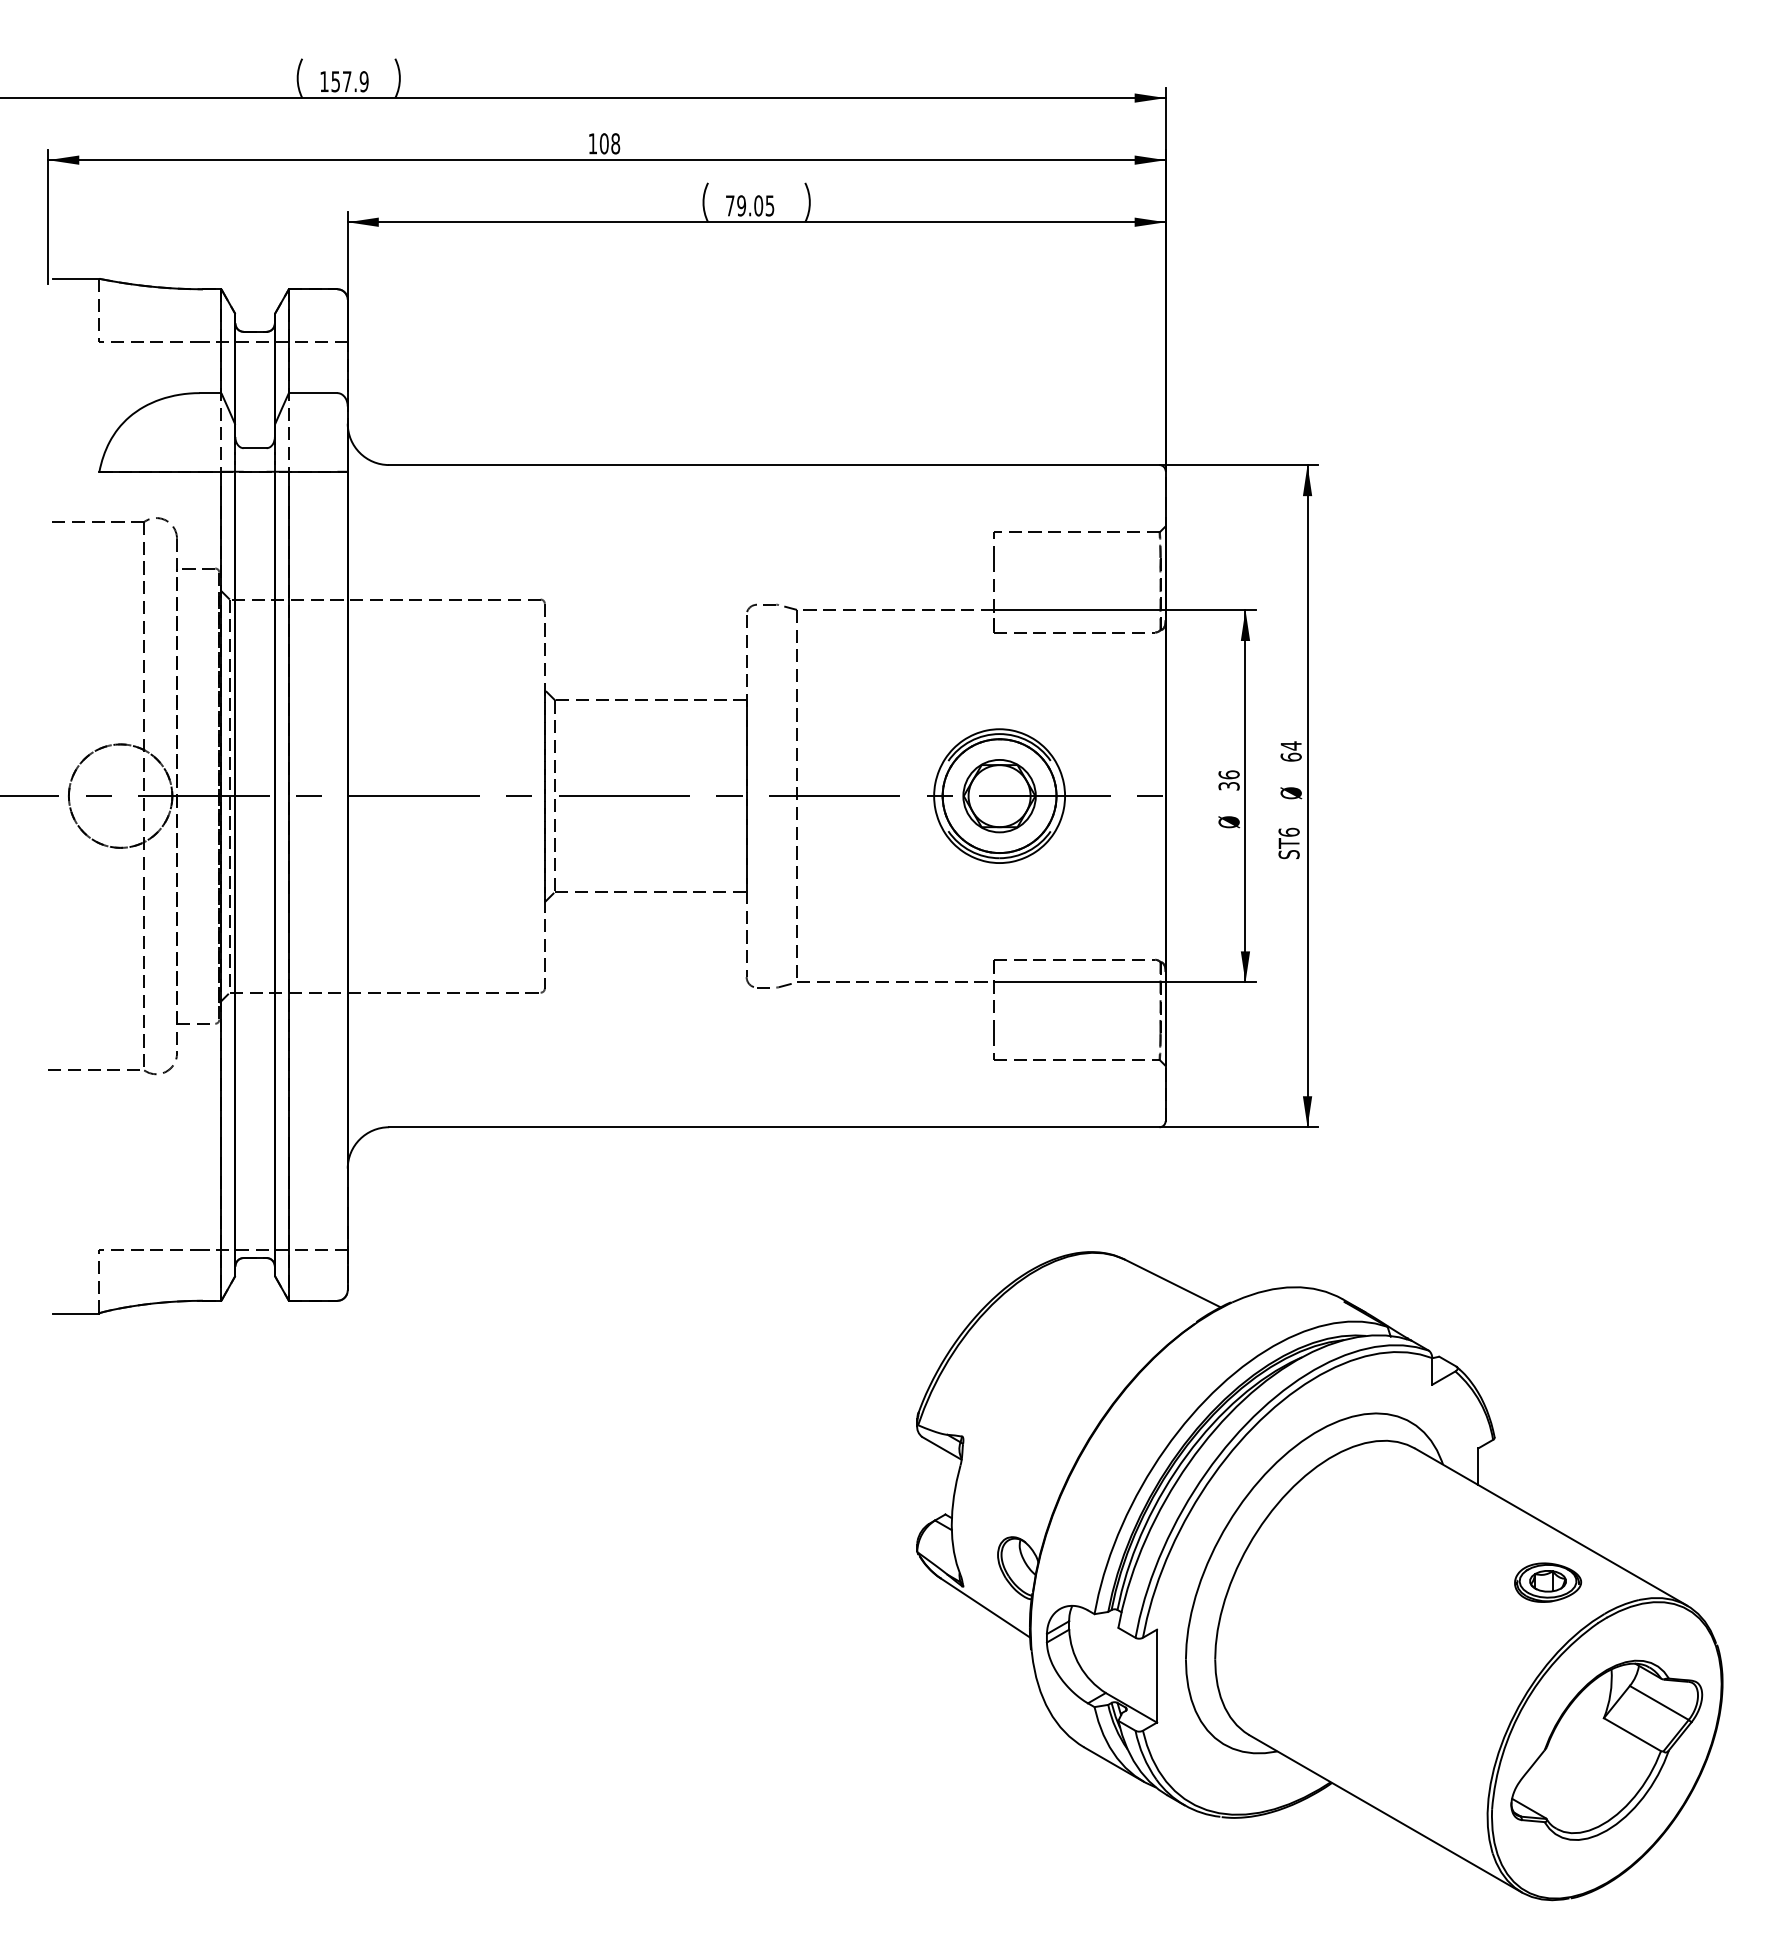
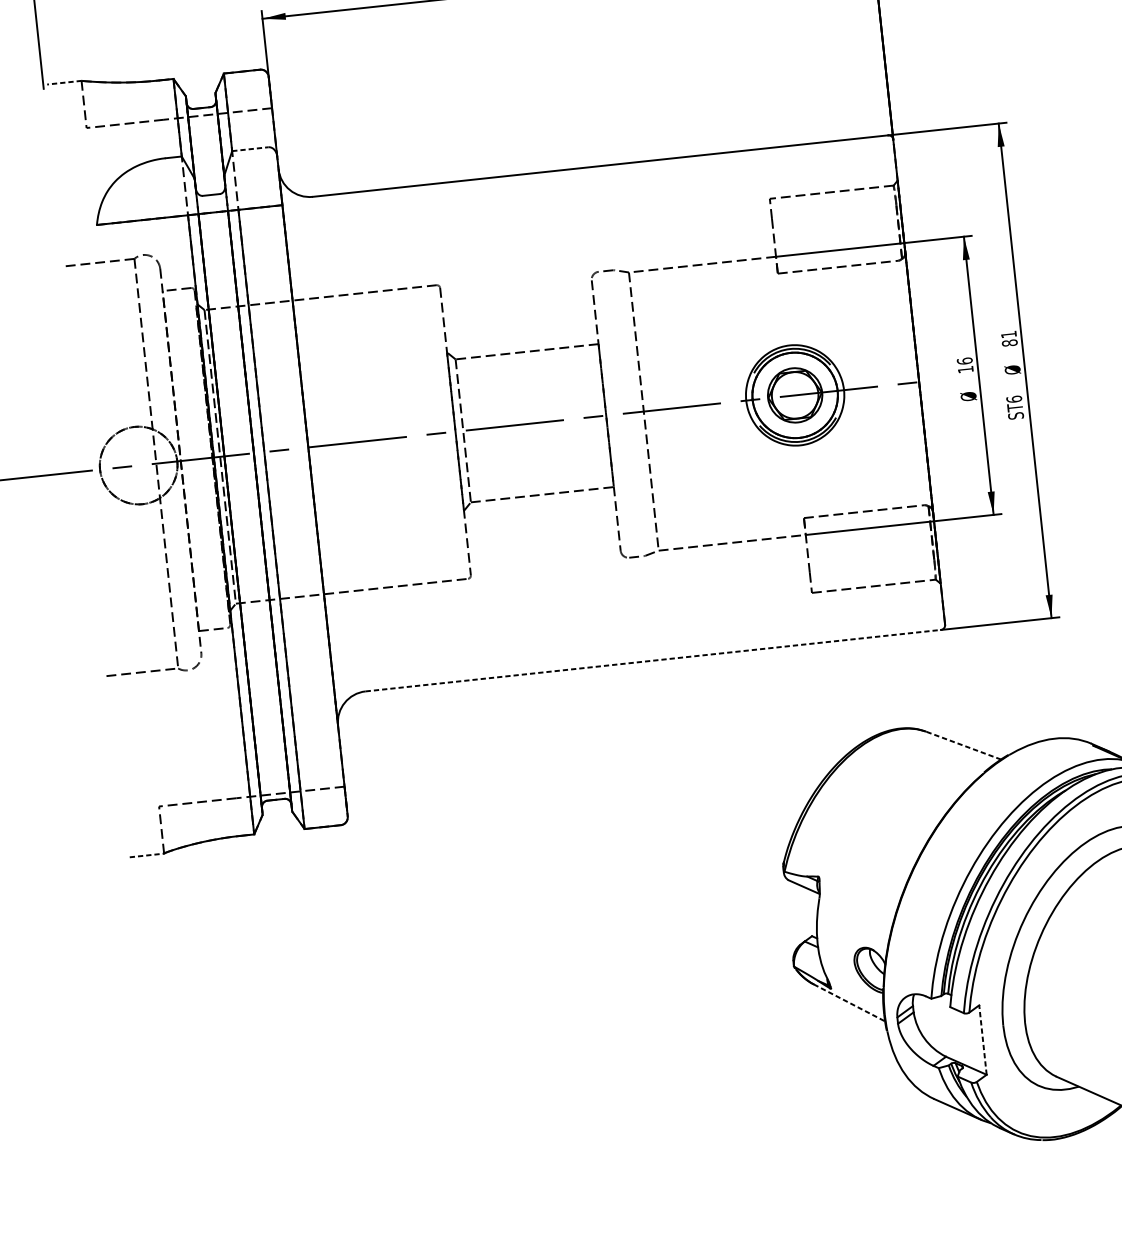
line: (76, 278) -> (64, 82), solid -> dashed
line: (313, 393) -> (250, 149), solid -> dashed
text: (1290, 751) -> (1008, 338), 64 -> 81
text: (1228, 786) -> (965, 369), 36 -> 16
line: (774, 1127) -> (653, 660), solid -> dashed
line: (1172, 1283) -> (963, 745), solid -> dashed
line: (76, 1313) -> (147, 855), solid -> dashed
line: (985, 1608) -> (849, 1003), solid -> dashed
line: (1157, 1675) -> (983, 1039), solid -> dashed

